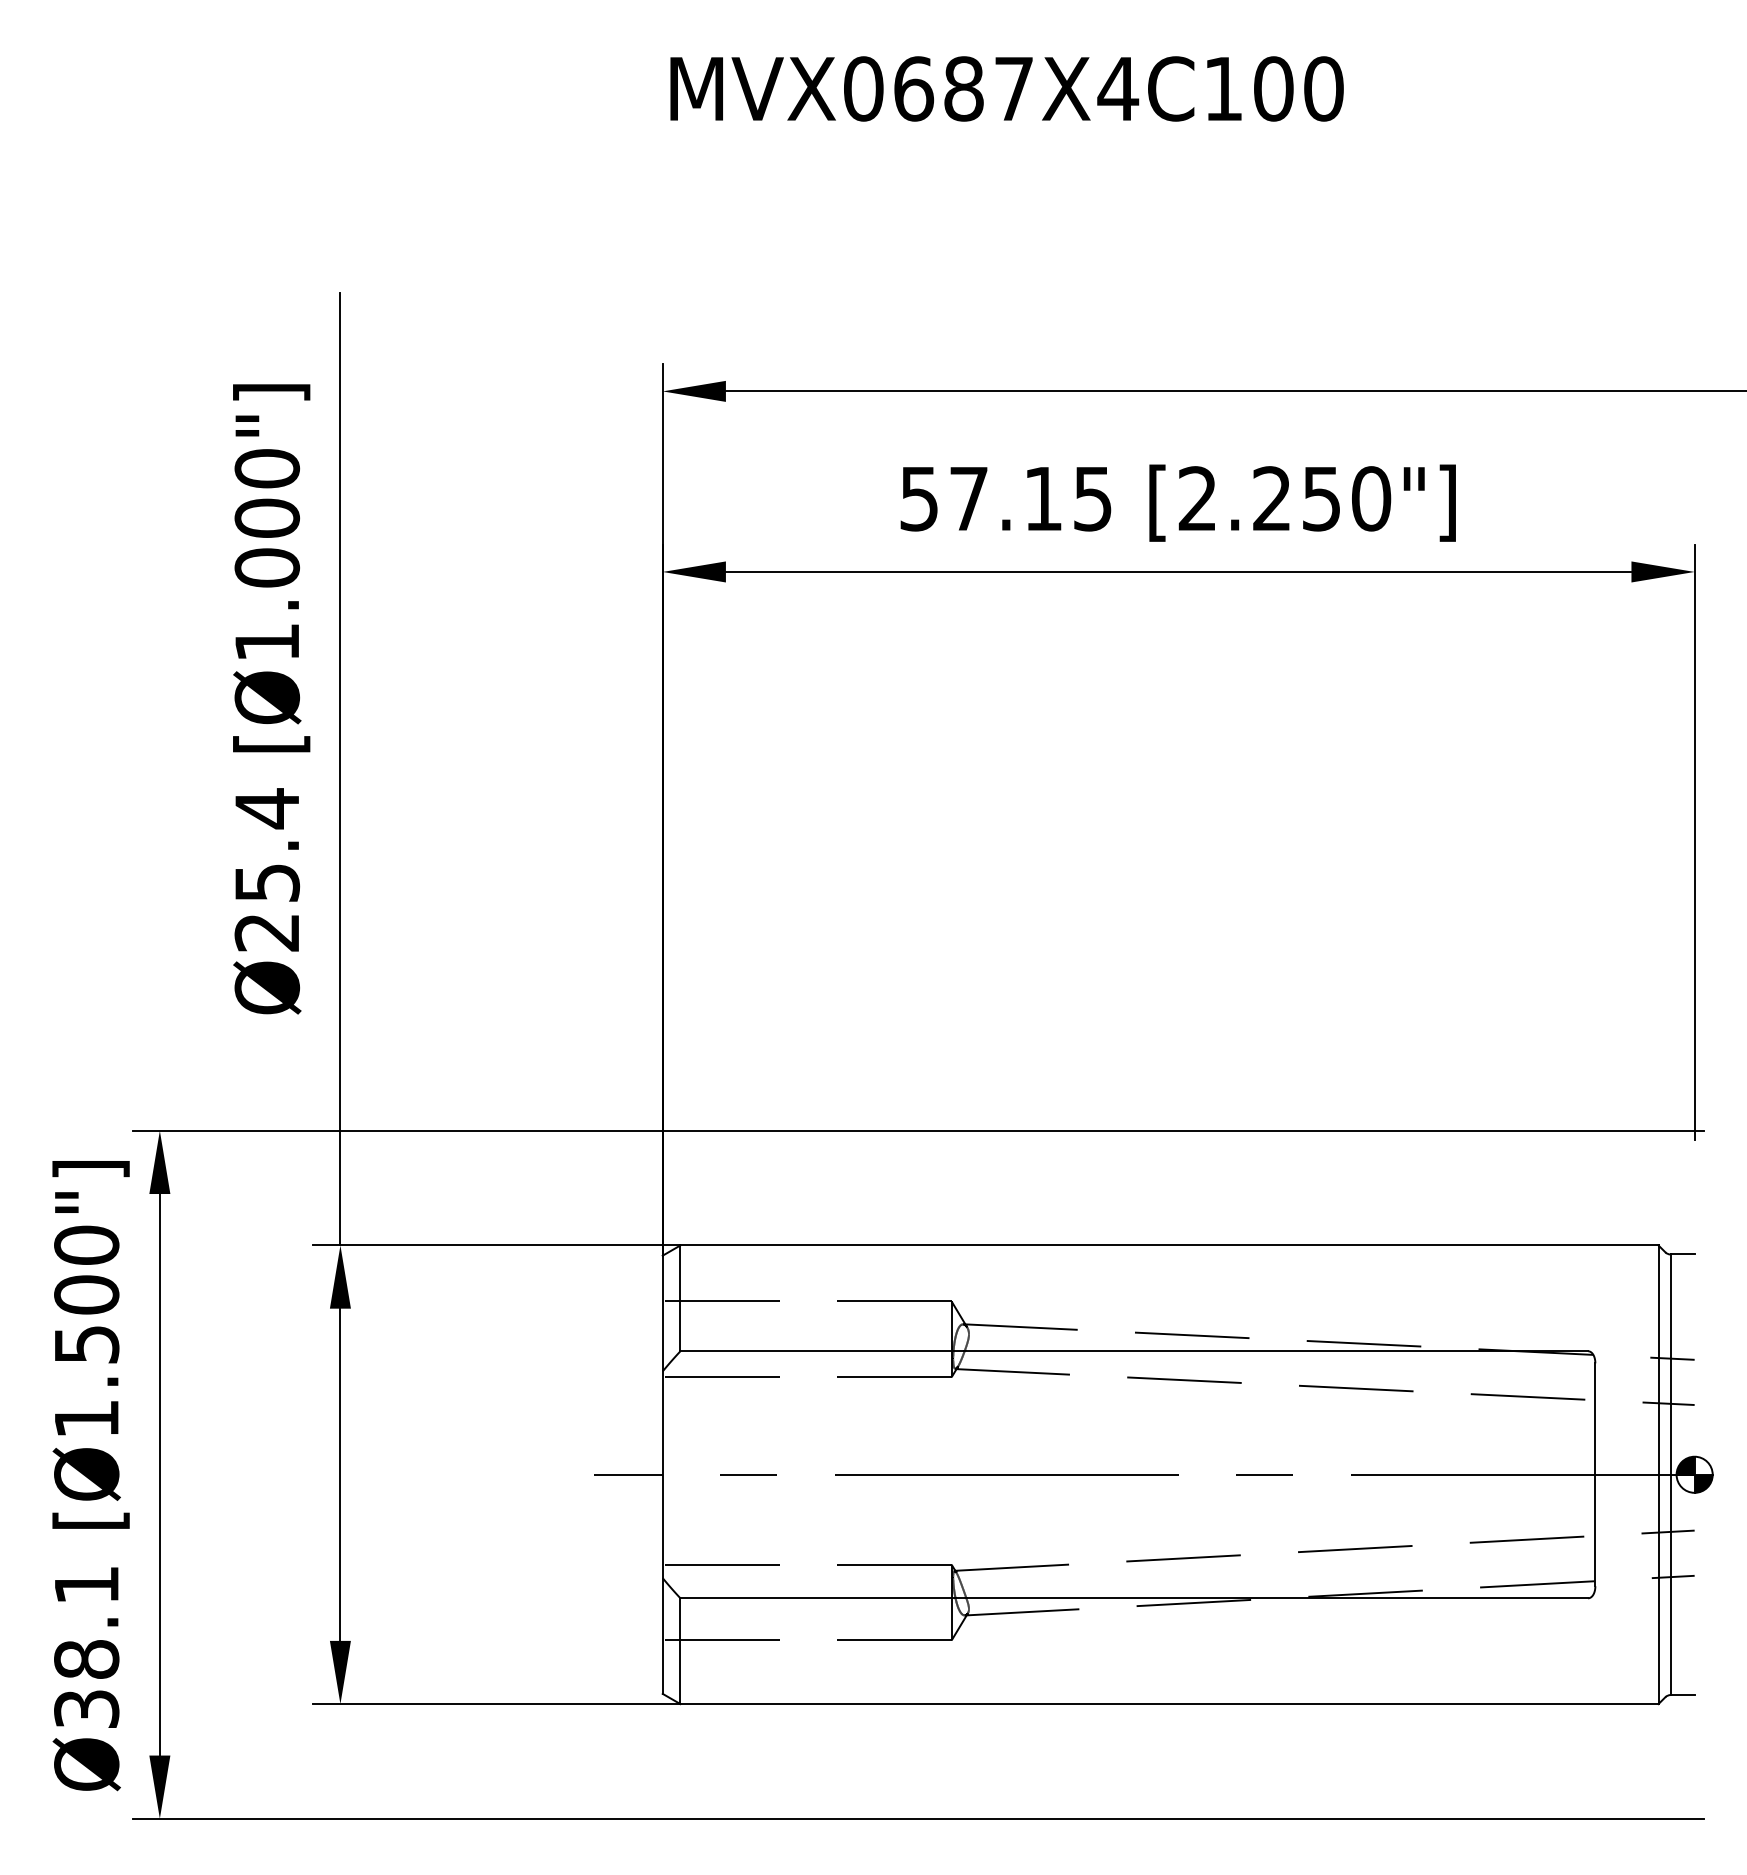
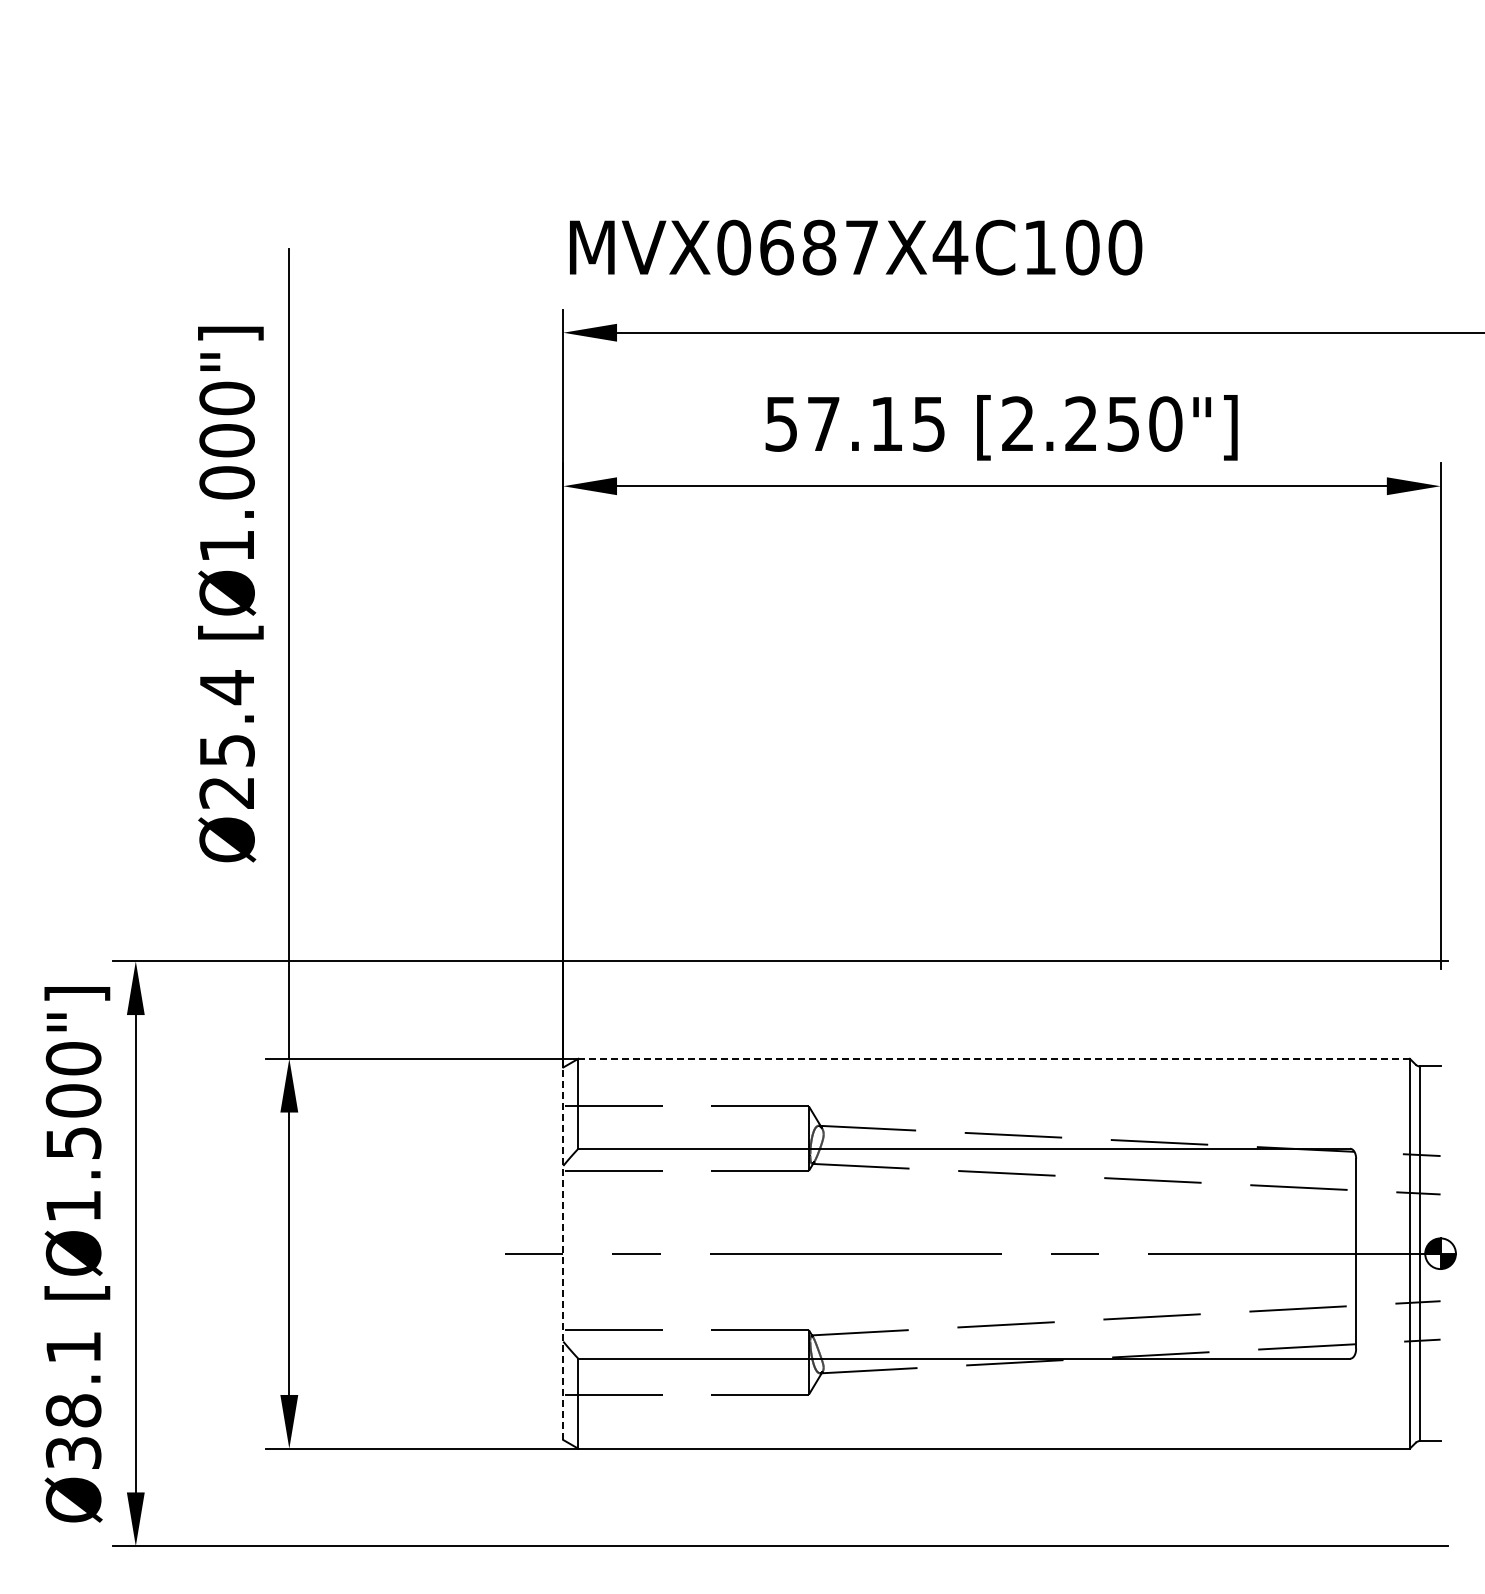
text: (1007, 88) -> (856, 247), moved
line: (1169, 1245) -> (994, 1058), solid -> dashed
line: (662, 1474) -> (563, 1253), solid -> dashed

